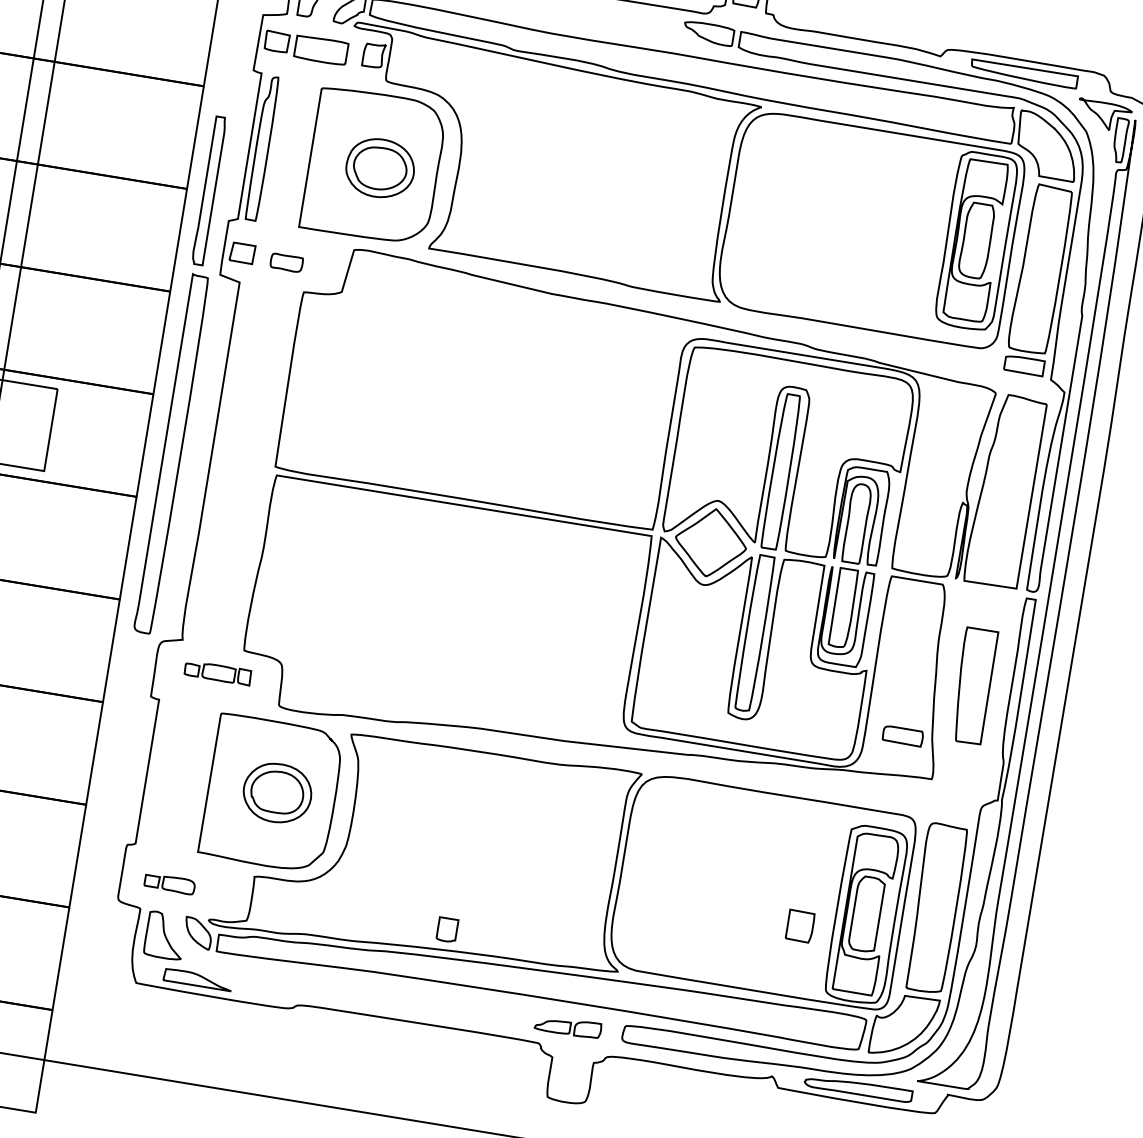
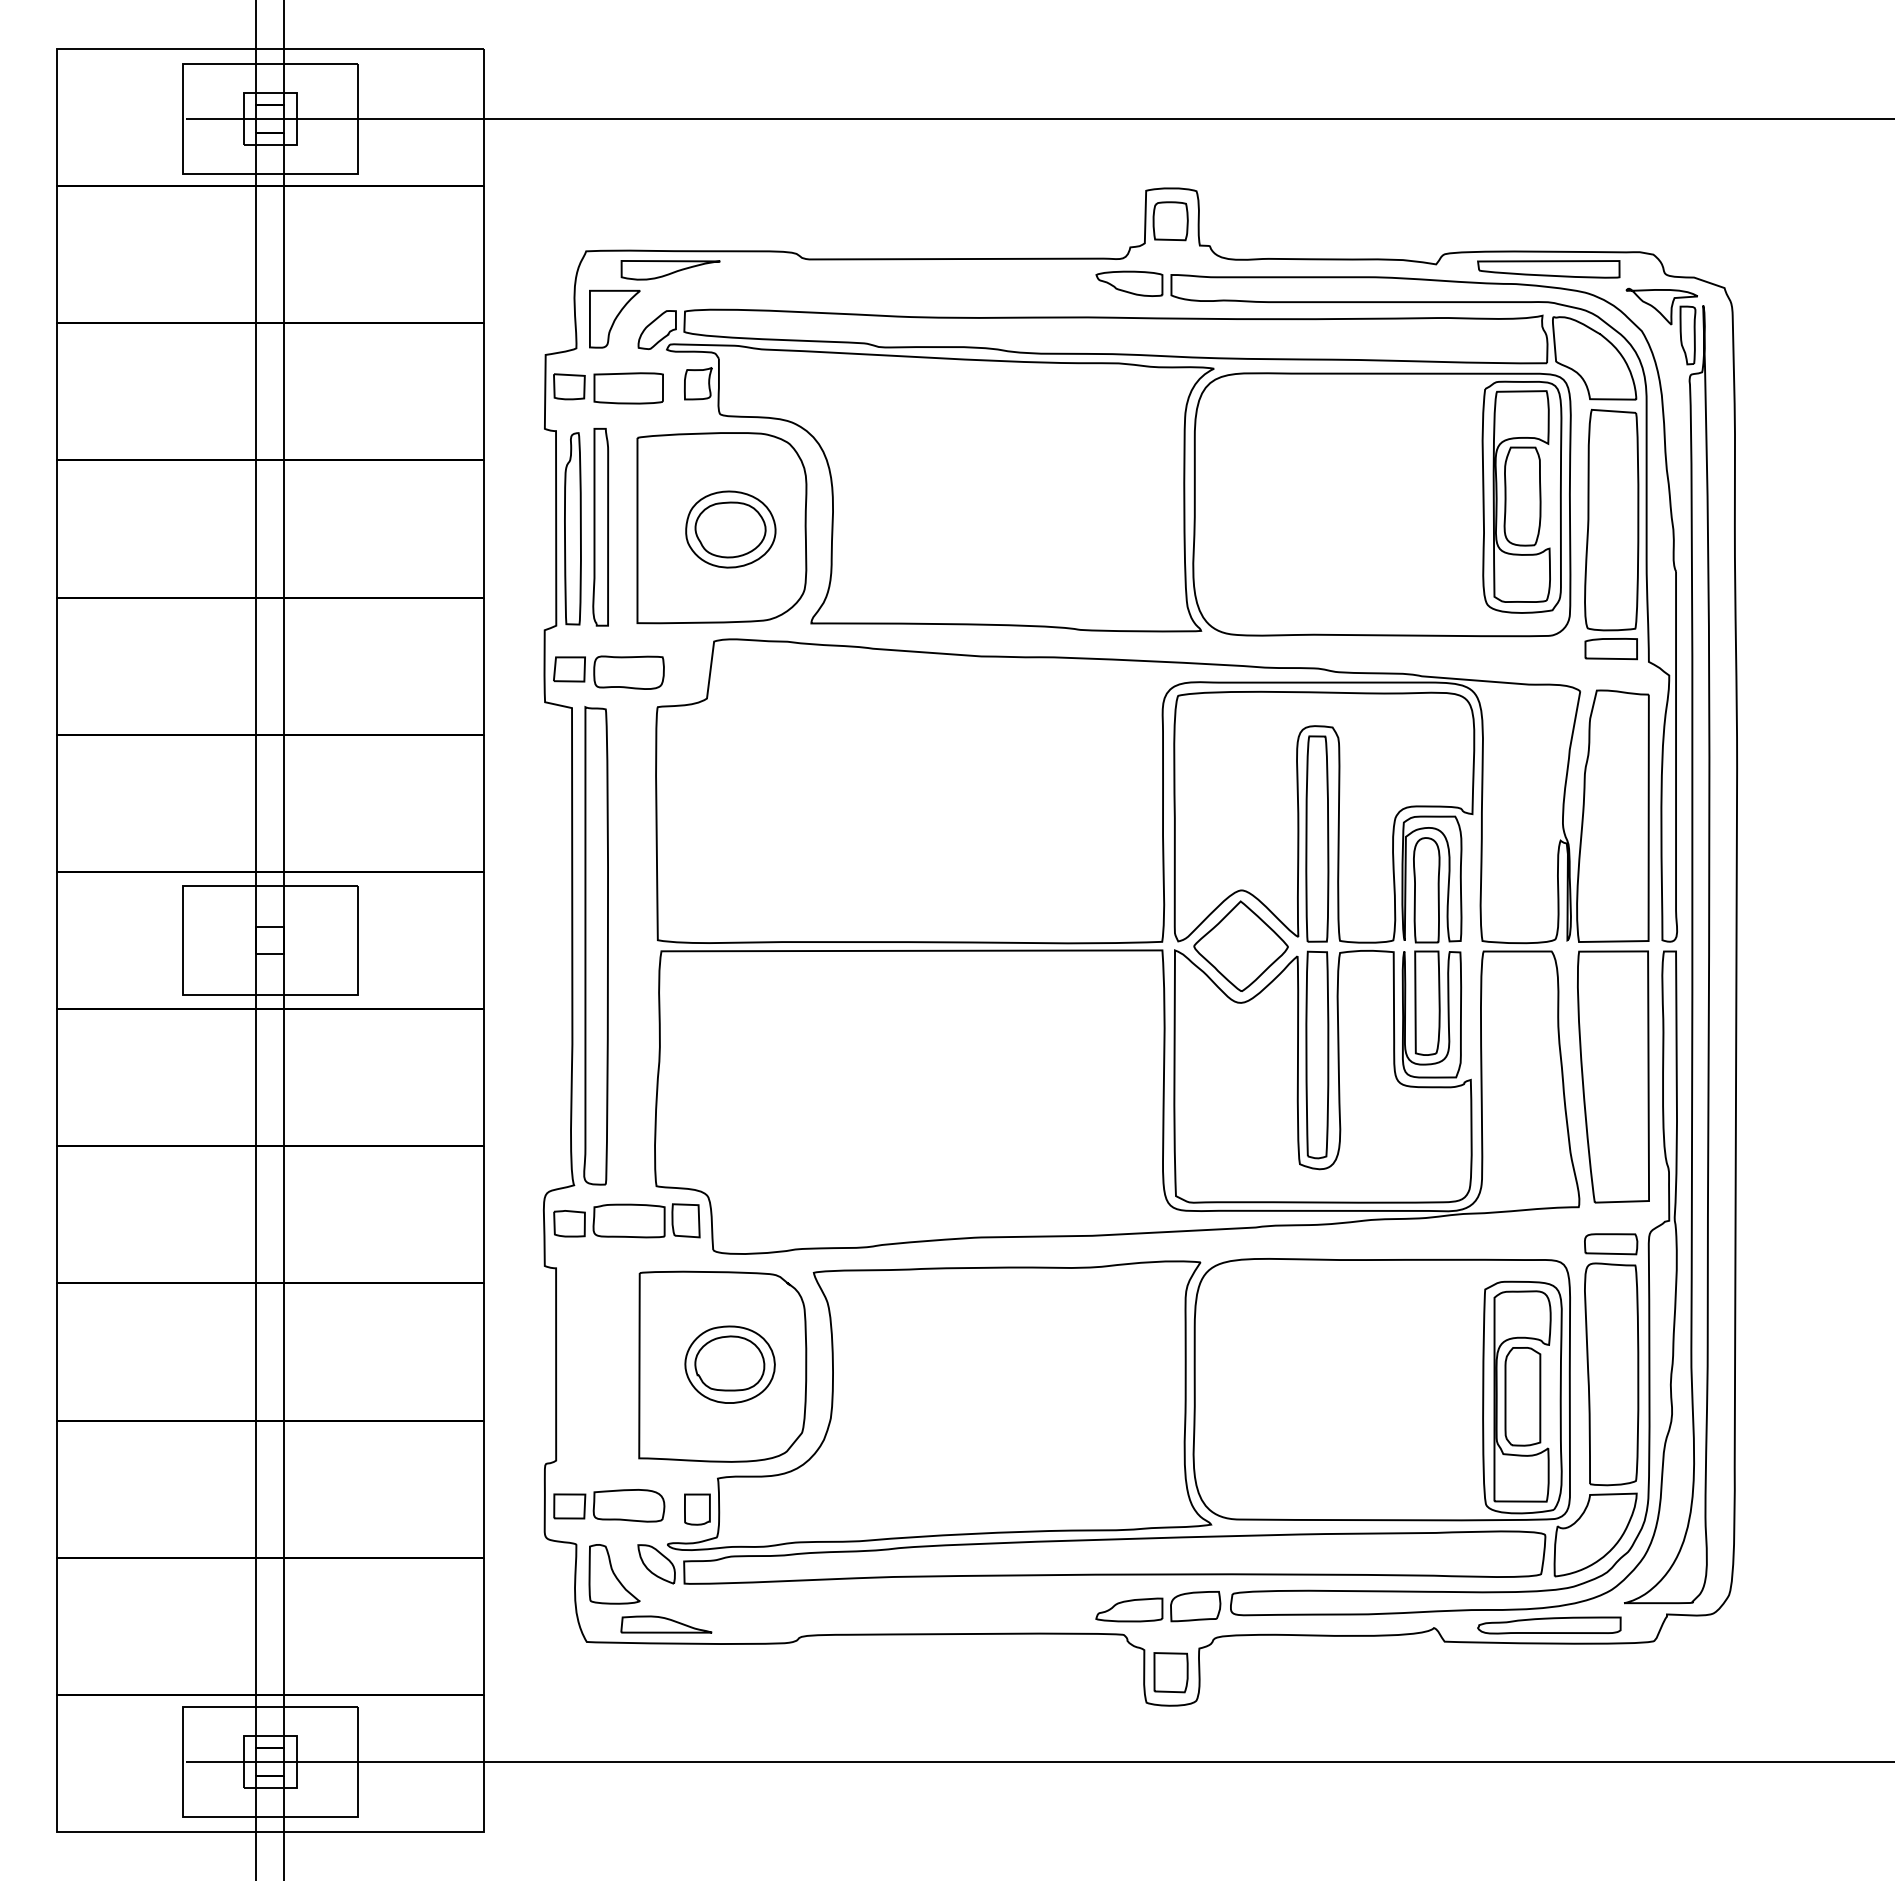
part: (208, 190) -> (600, 527), moved
part: (286, 262) -> (628, 672), size x1.67
part: (171, 453) -> (595, 945), moved
part: (217, 672) -> (626, 1220), size x1.67
part: (973, 685) -> (1613, 1076), size x1.67
part: (903, 736) -> (1611, 1244), moved
part: (170, 883) -> (609, 1505), size x1.67
part: (799, 926) -> (1170, 1672), moved
part: (447, 929) -> (697, 1509), moved
part: (568, 1026) -> (1158, 1606), size x1.43

